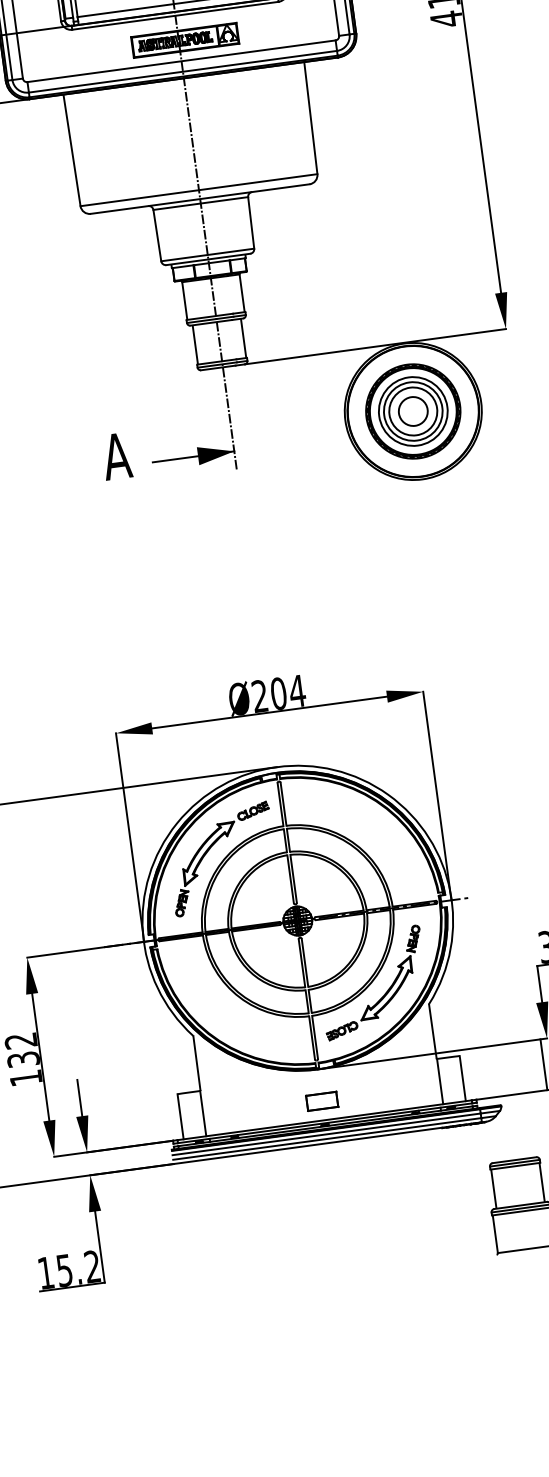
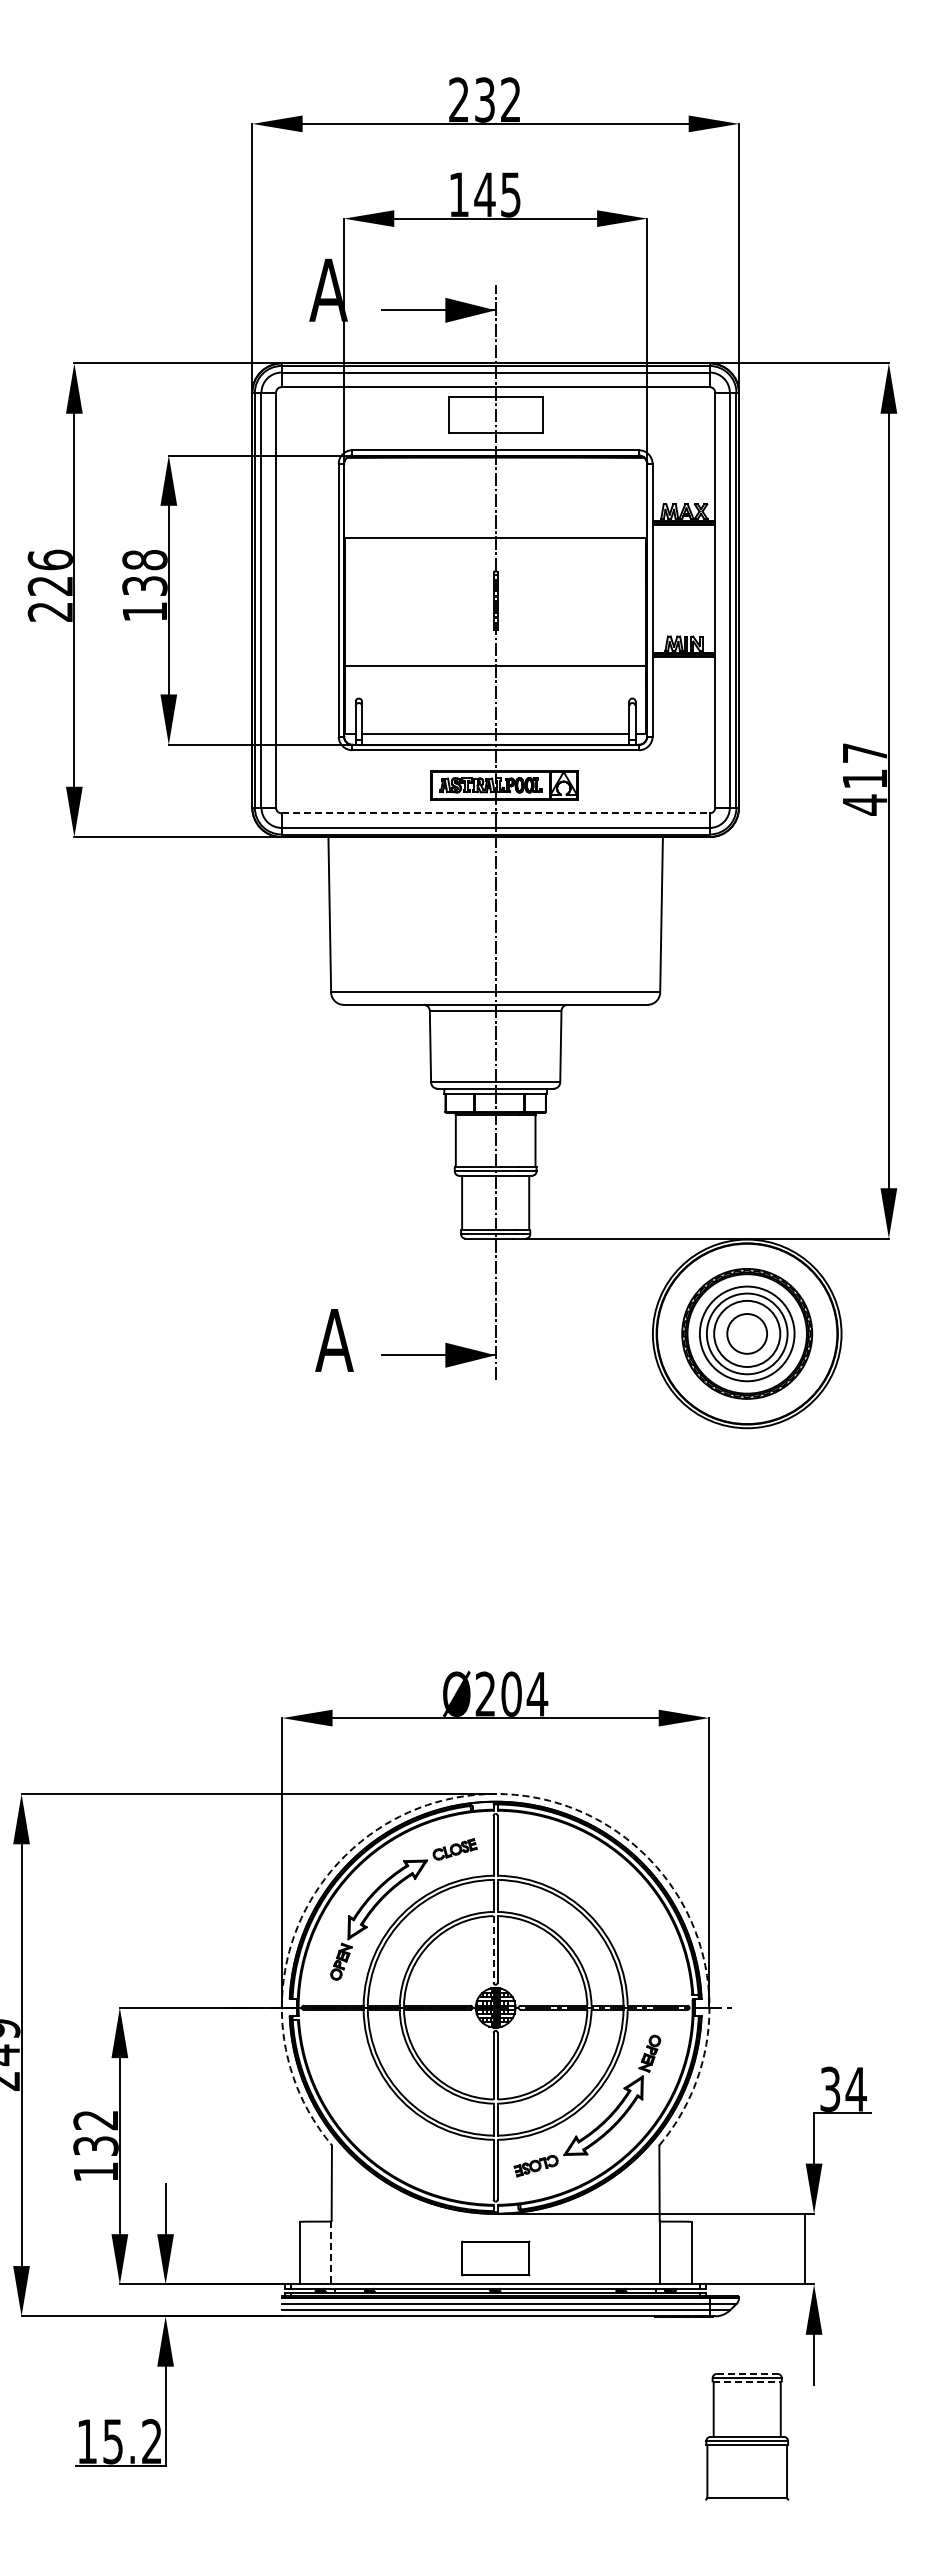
line: (182, 61) -> (496, 813), solid -> dashed
arc: (276, 766) -> (495, 1793), solid -> dashed
line: (290, 879) -> (493, 1949), solid -> dashed
part: (321, 1100) -> (495, 2257), size x1.6
line: (203, 1113) -> (331, 2252), solid -> dashed
line: (514, 1159) -> (747, 2373), solid -> dashed
line: (515, 1166) -> (747, 2382), solid -> dashed

